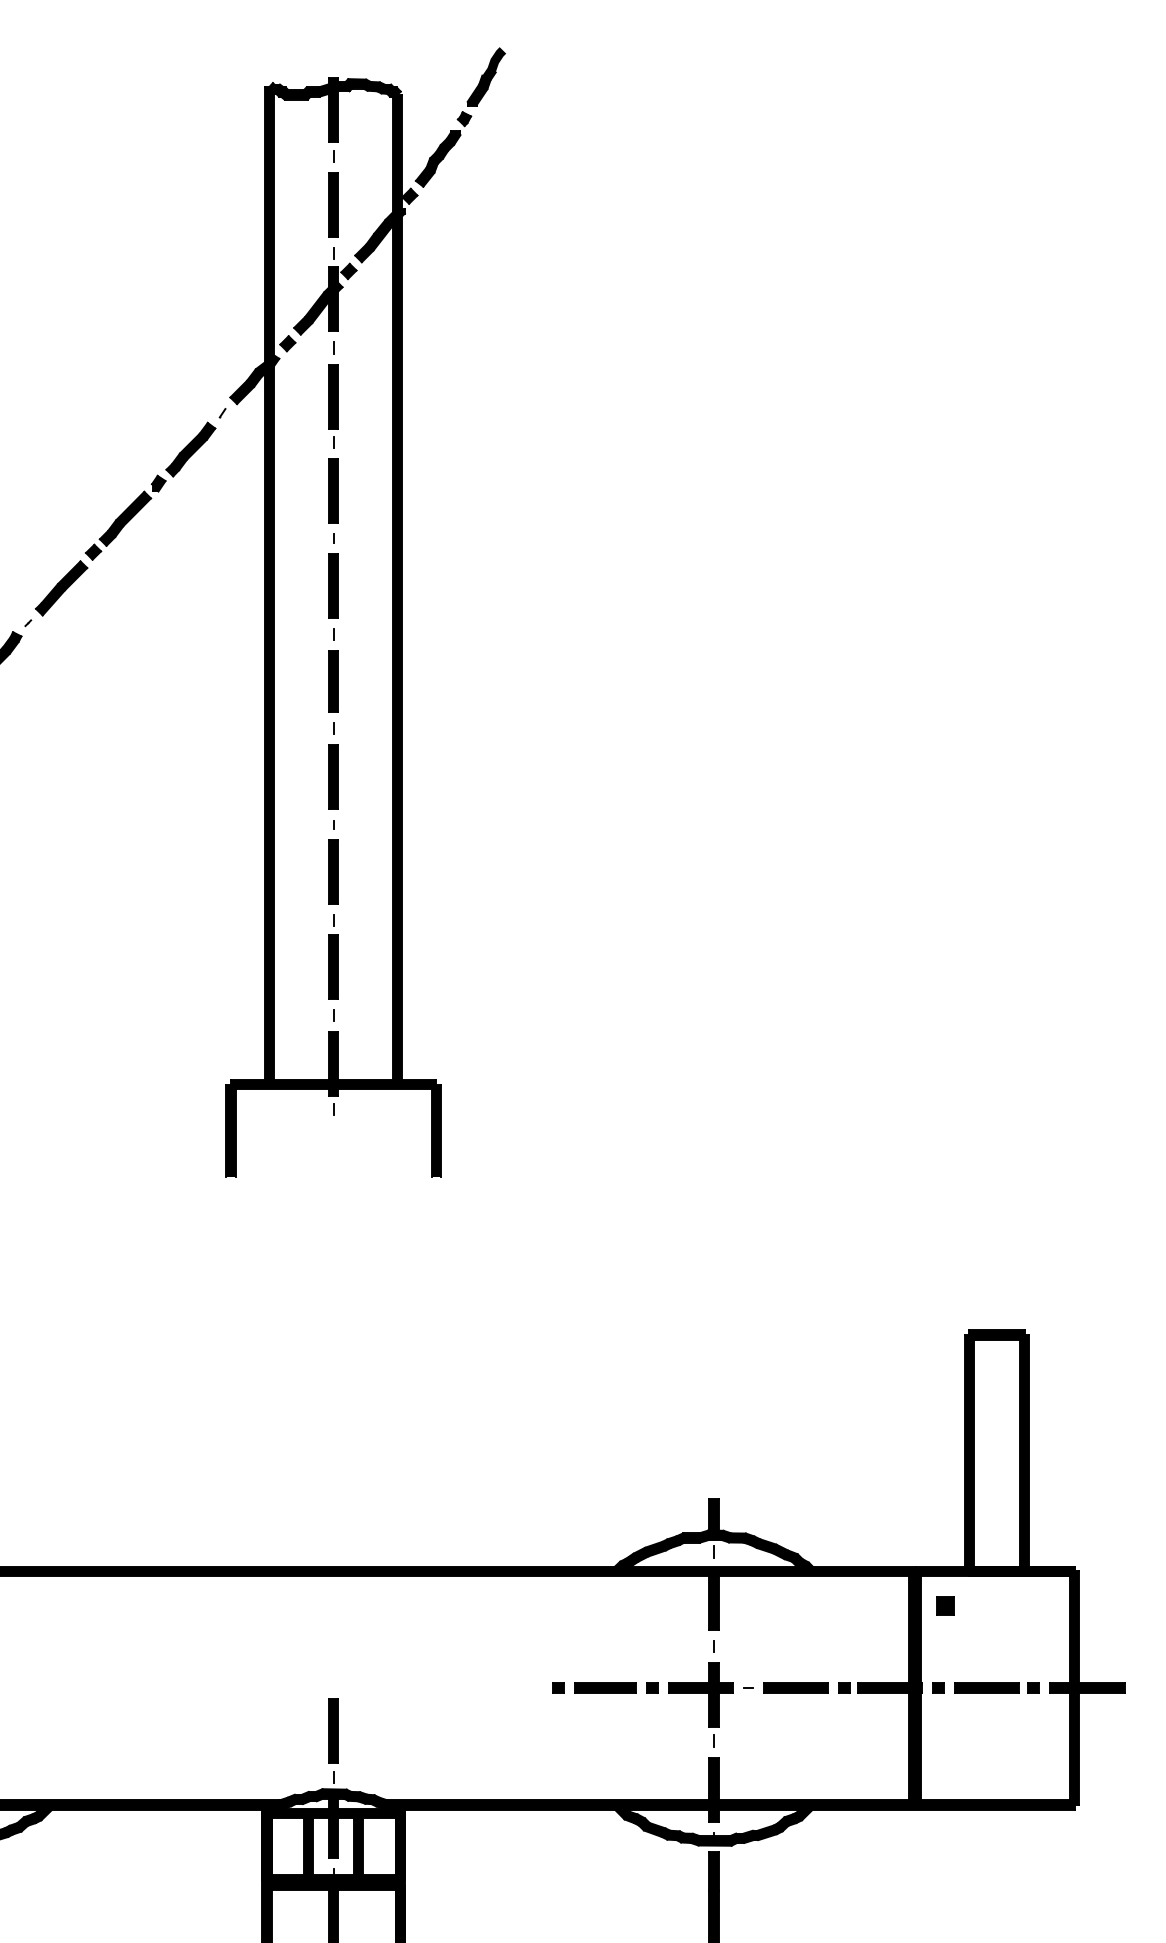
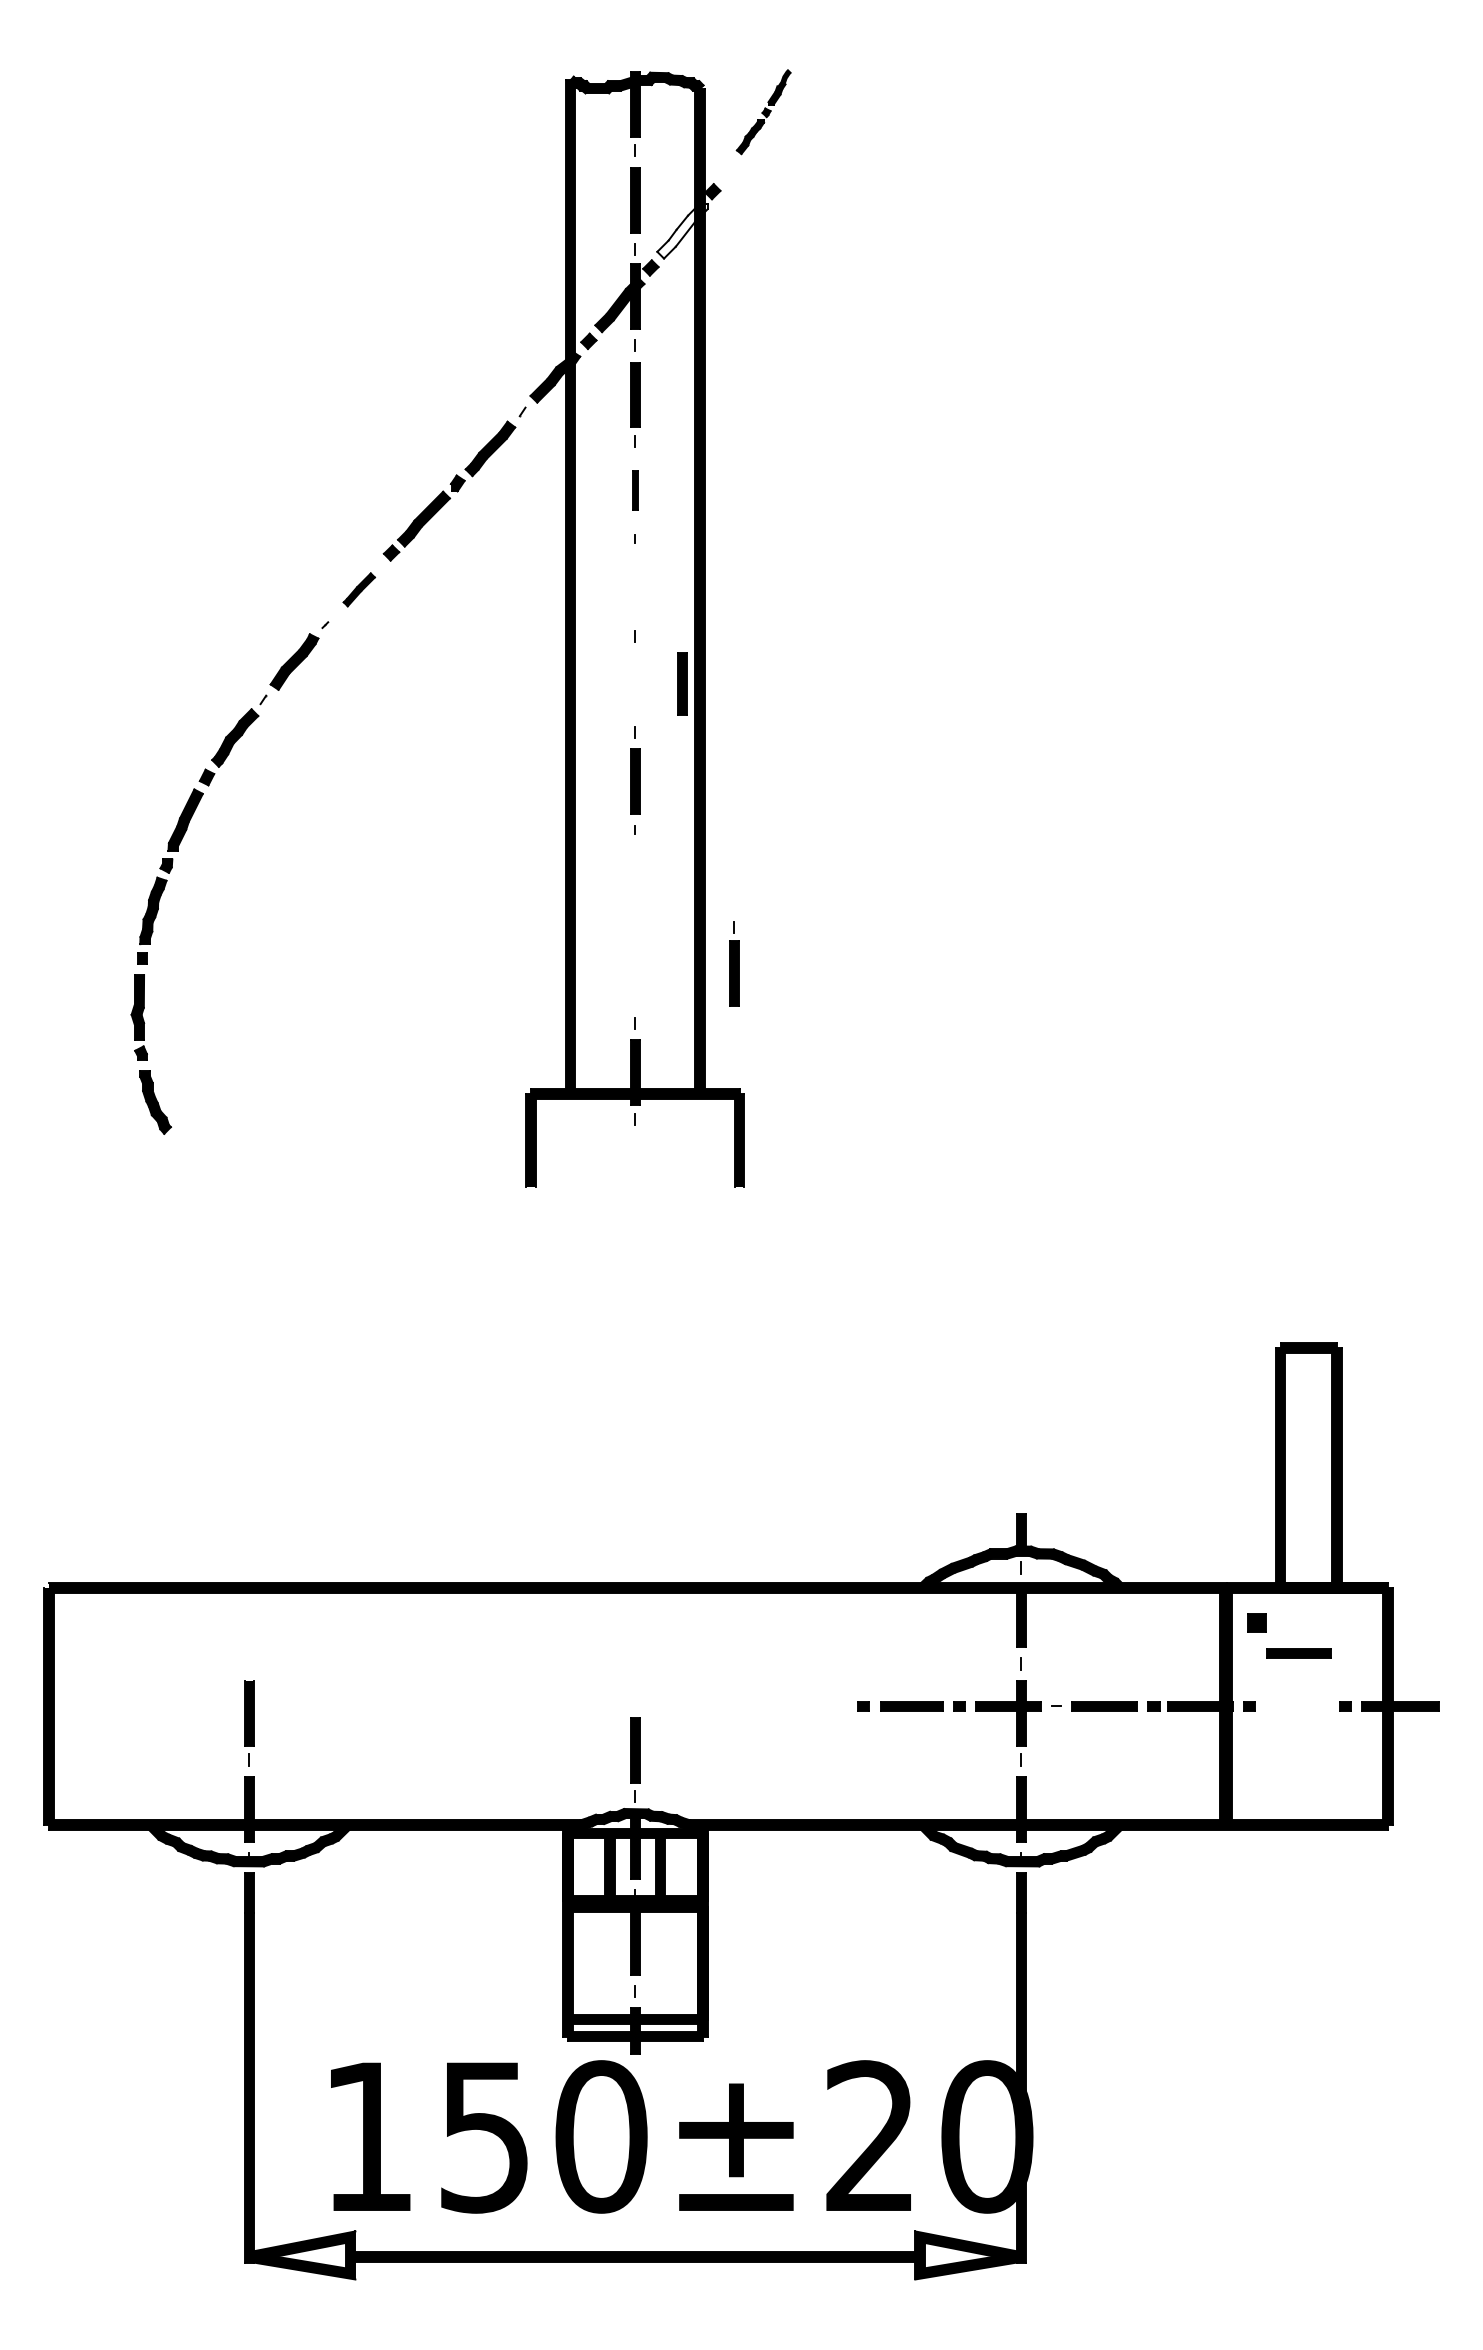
part: (459, 117) -> (763, 111), size x0.6
fill: (380, 234) -> (682, 230), removed
part: (333, 490) -> (635, 490), size x0.6
part: (333, 585) -> (635, 586), removed
part: (61, 588) -> (359, 589), size x0.6
part: (333, 680) -> (682, 683), moved
part: (333, 871) -> (635, 877), removed
part: (333, 956) -> (734, 963), moved
part: (986, 1688) -> (1298, 1653), moved

